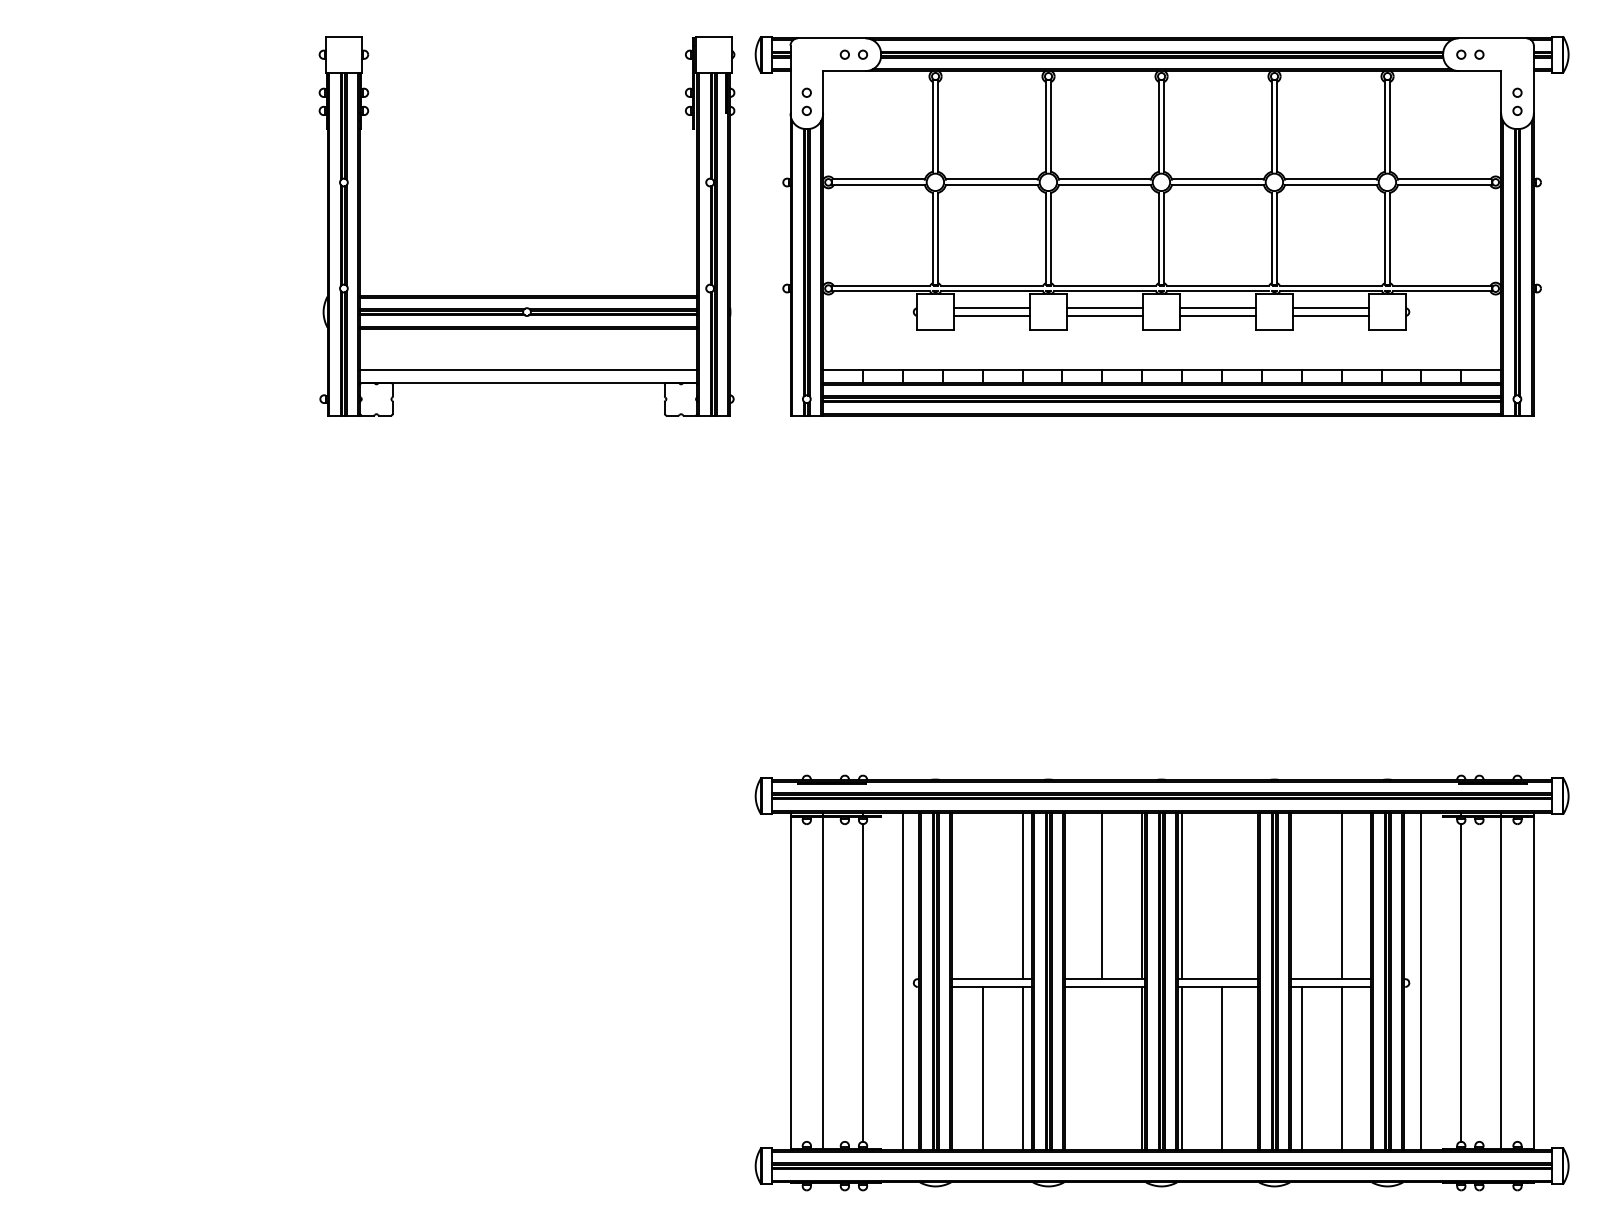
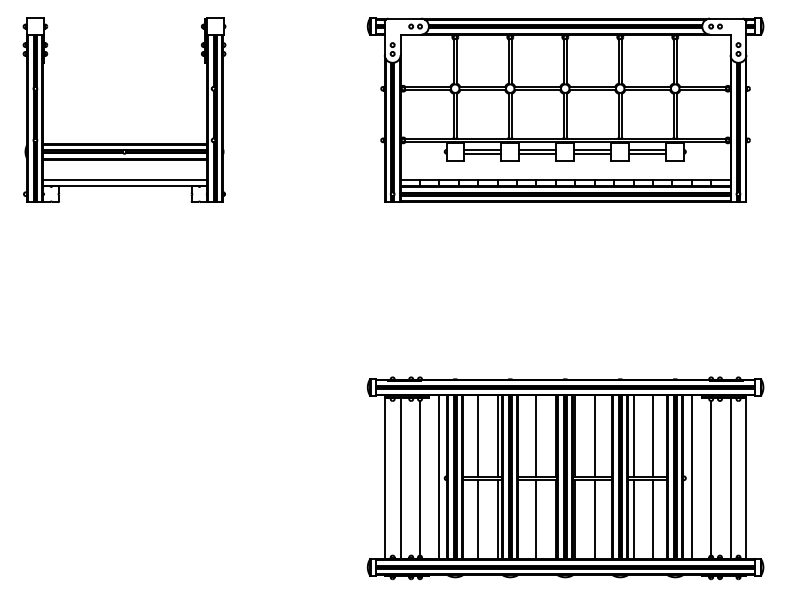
part: (526, 294) -> (124, 143), moved
line: (983, 895) -> (478, 435), added
line: (1221, 895) -> (594, 435), added
line: (1301, 895) -> (633, 435), added
line: (1102, 1067) -> (536, 519), added

